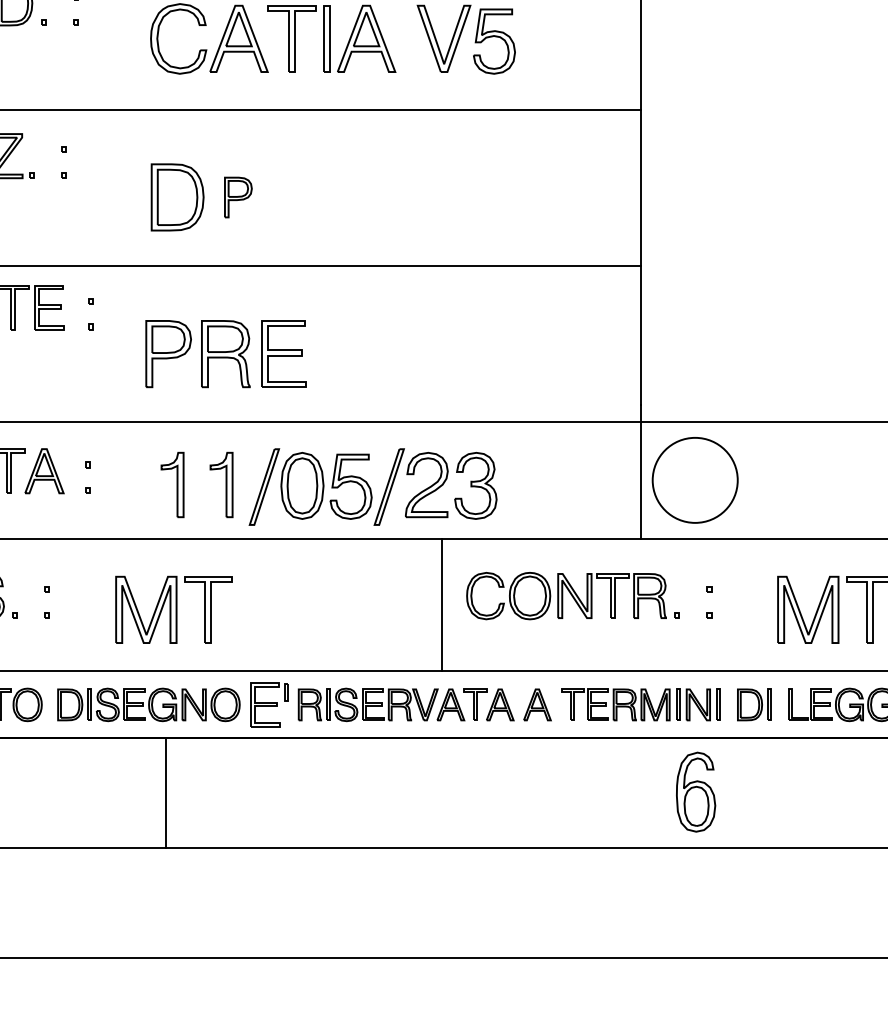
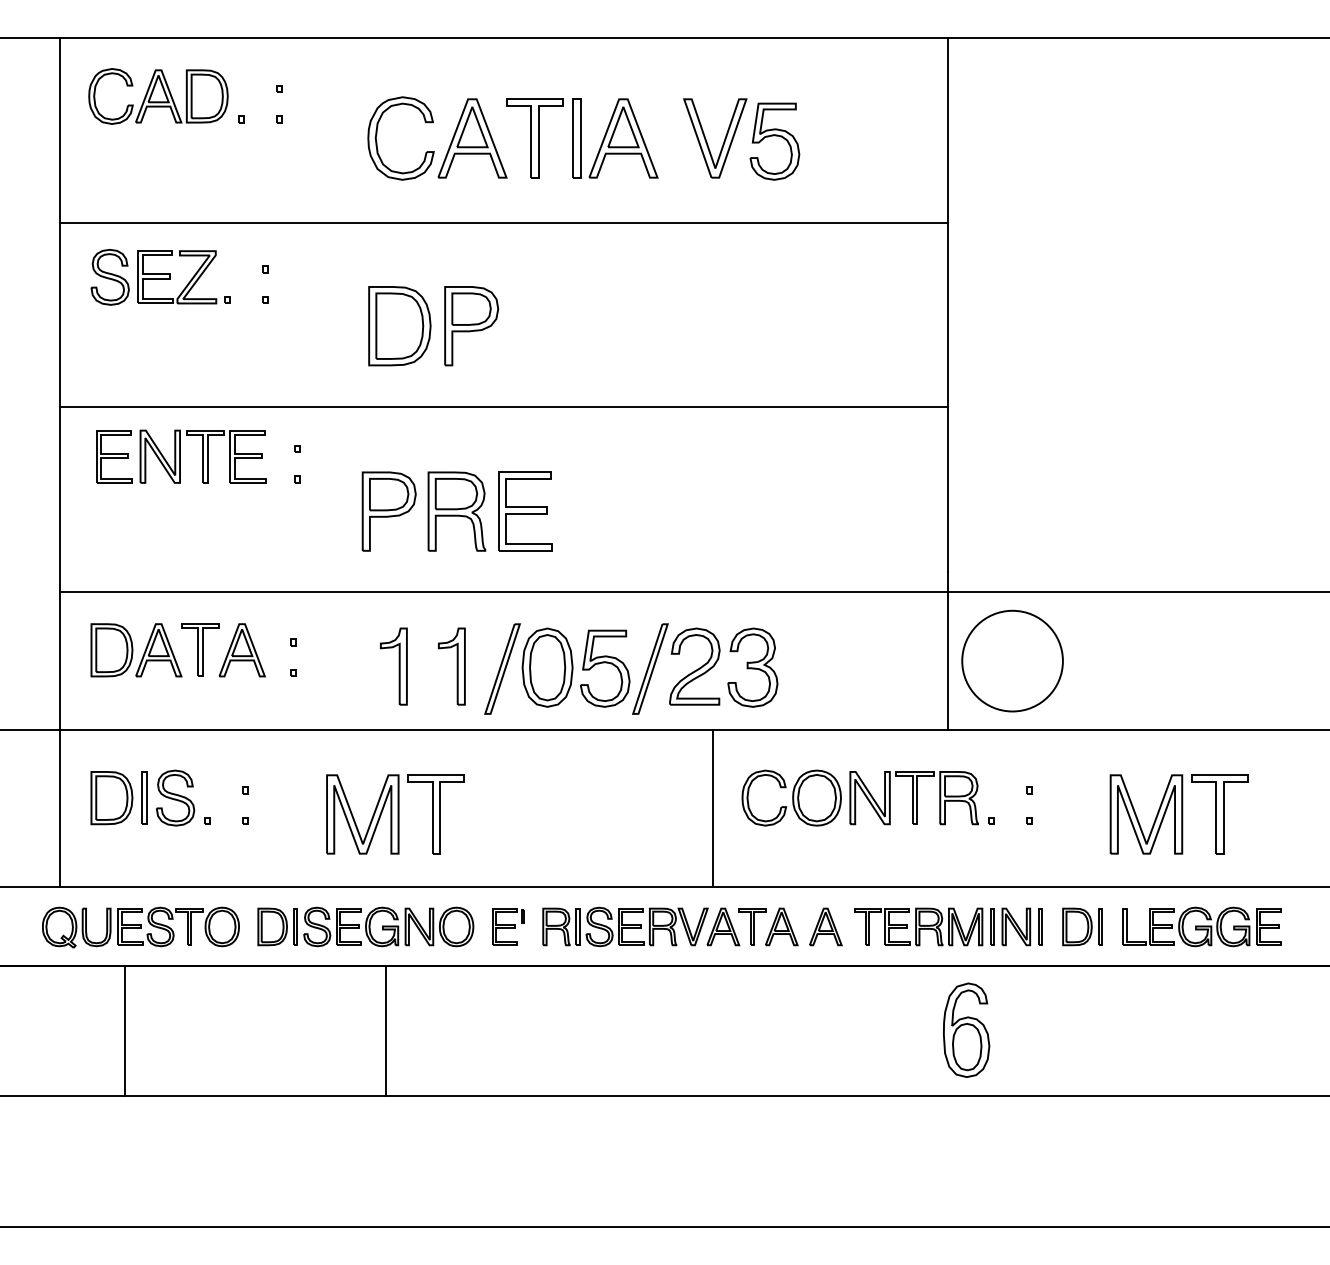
part: (238, 197) -> (471, 326), size x1.67
part: (269, 704) -> (508, 926), size x0.71
part: (695, 791) -> (966, 1029), moved

